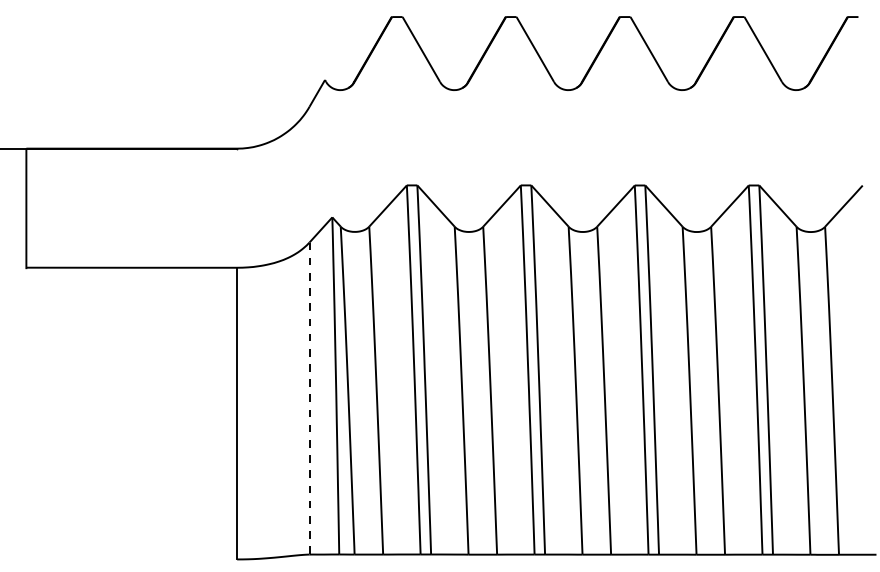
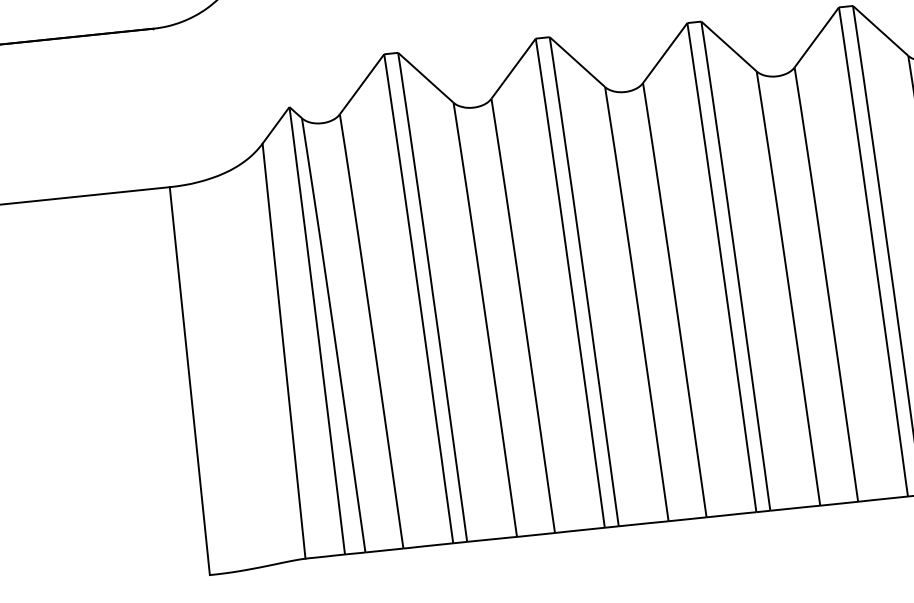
line: (309, 399) -> (284, 352), dashed -> solid

